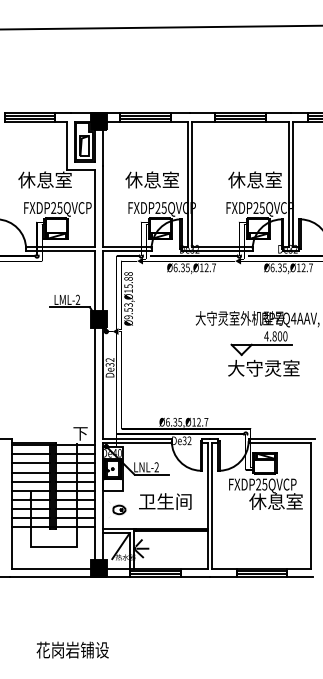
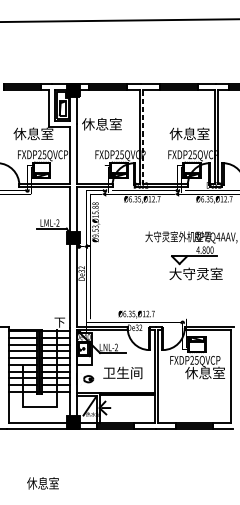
text: (151, 179) -> (101, 123), moved
line: (192, 184) -> (143, 137), solid -> dashed
text: (72, 649) -> (53, 482), 花岗岩铺设 -> 休息室

